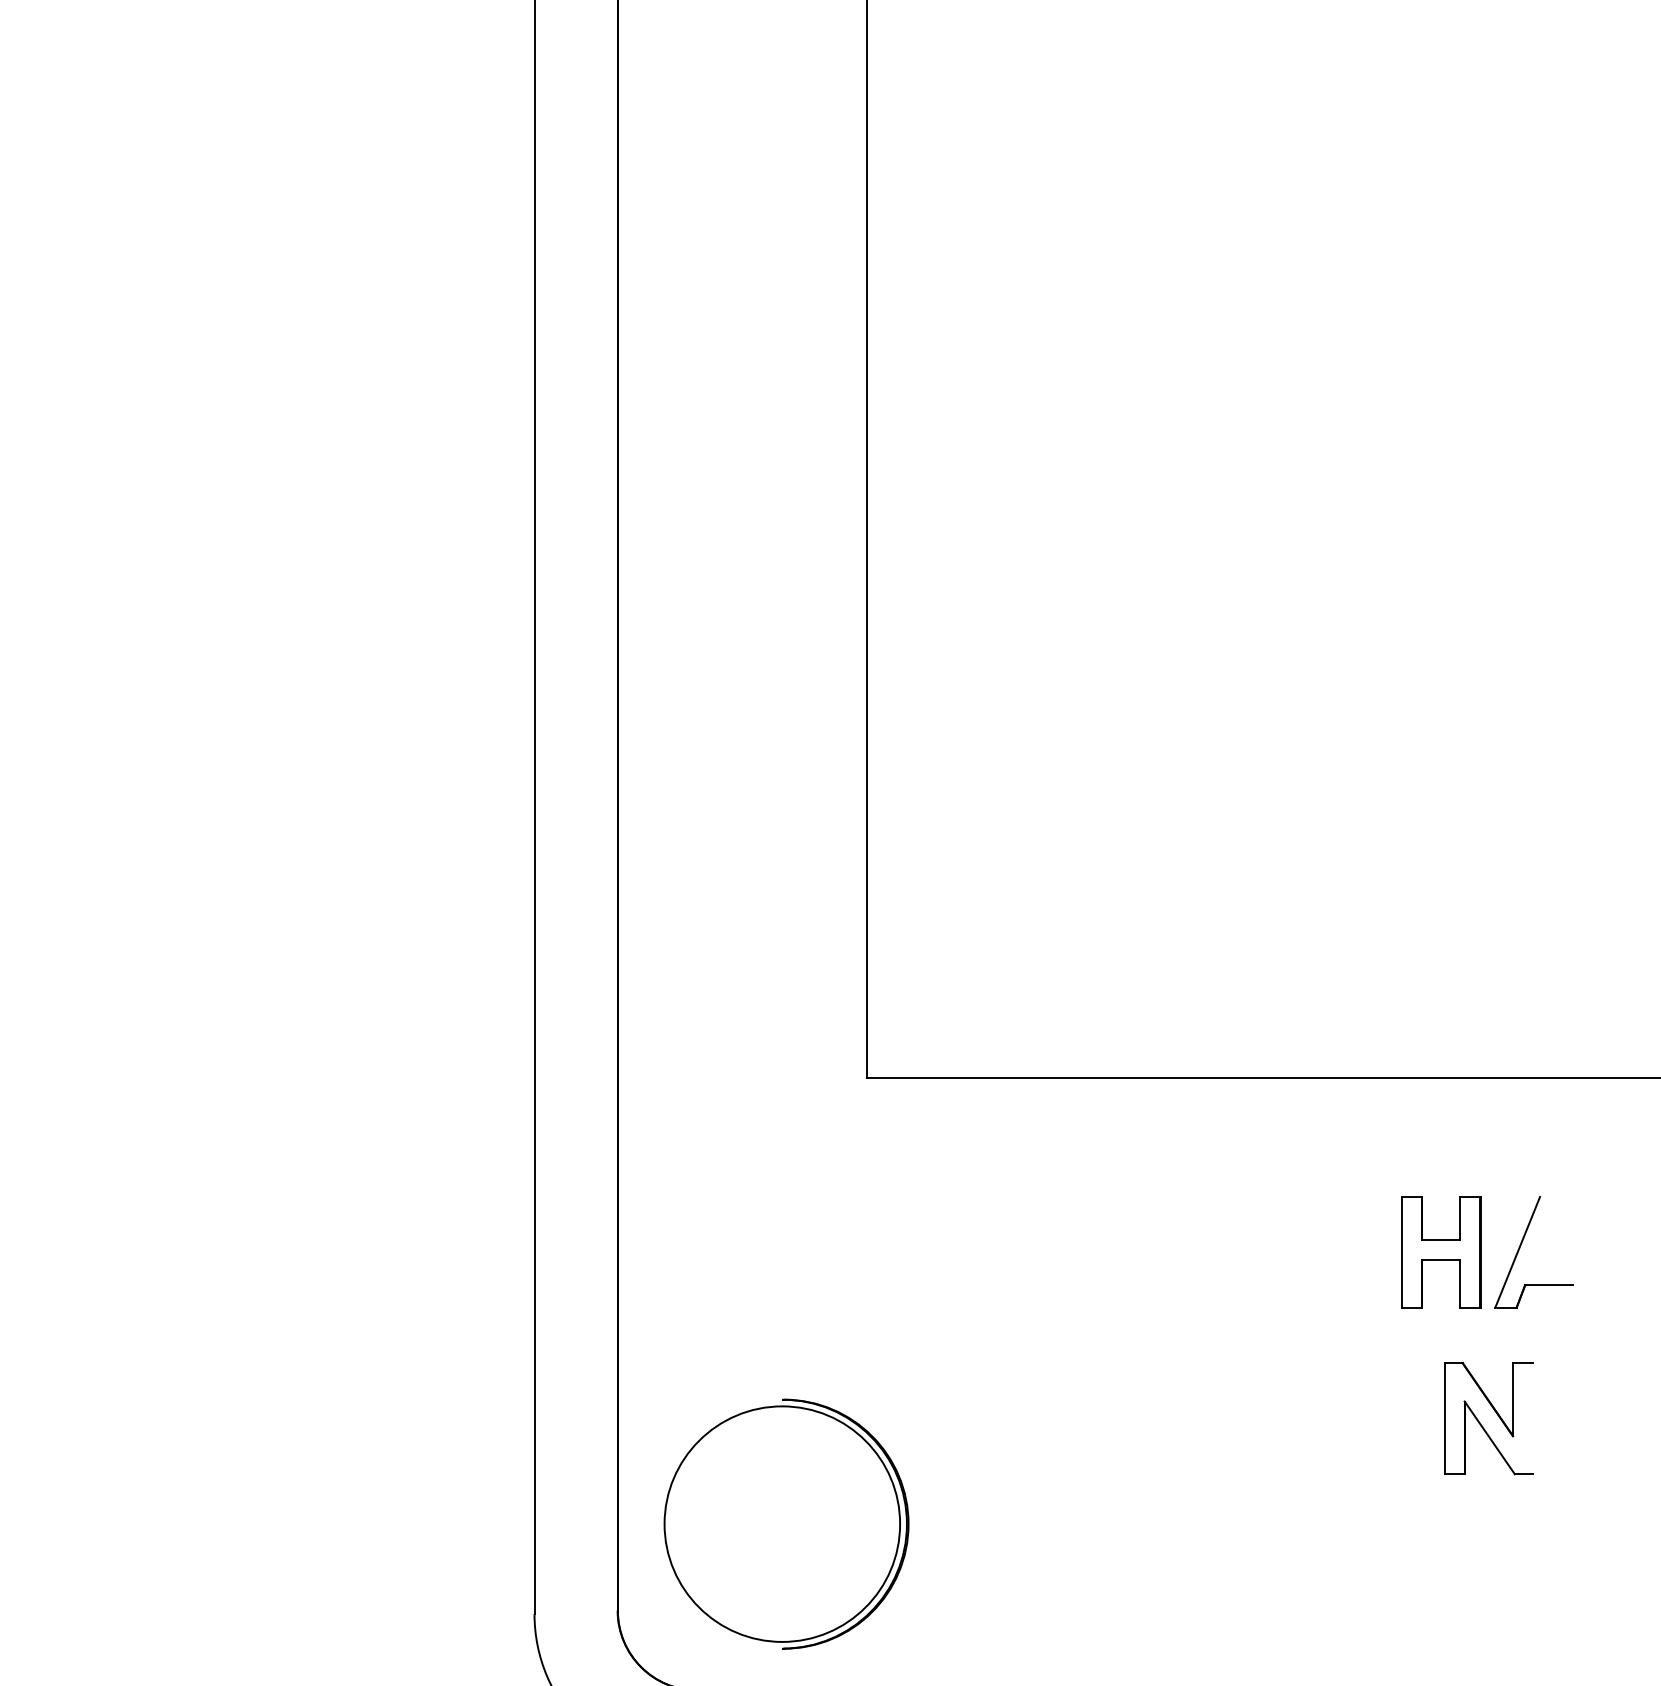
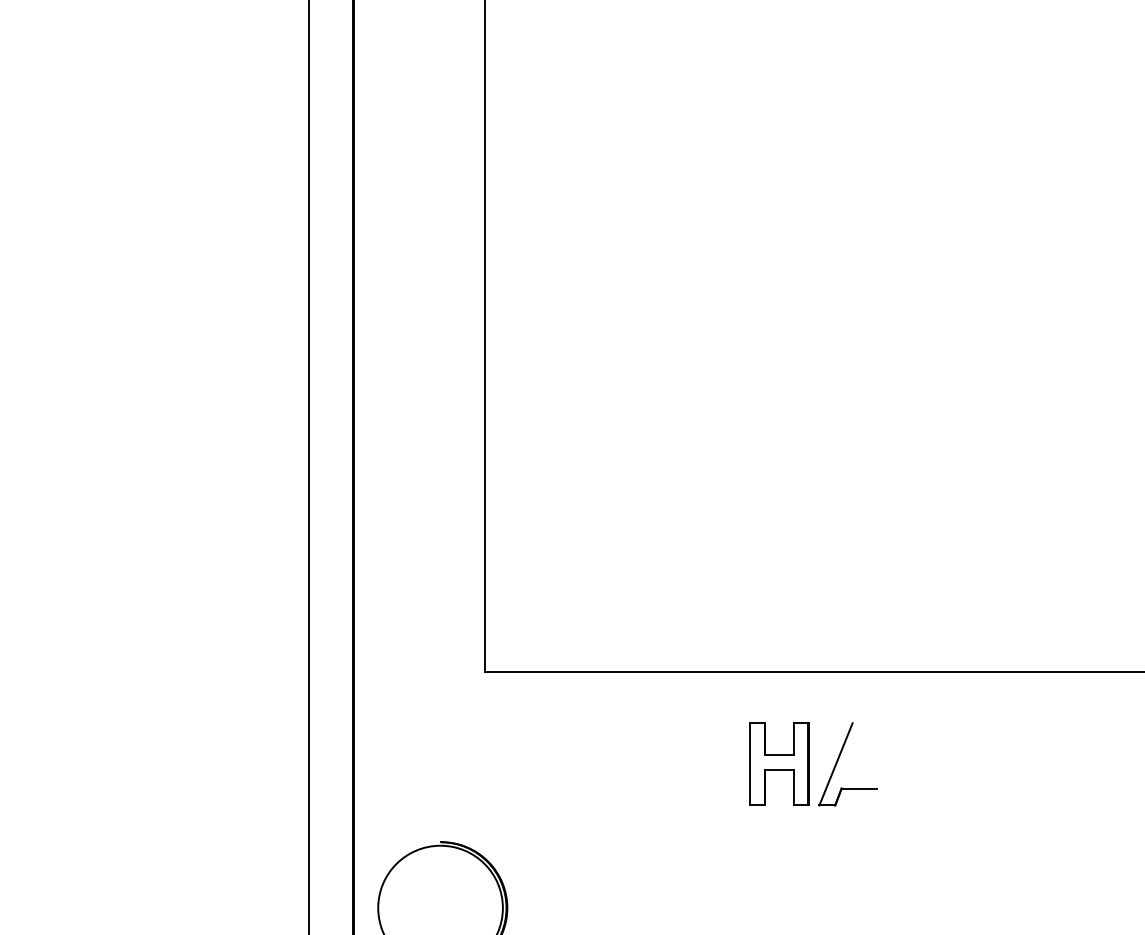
part: (1486, 1251) -> (813, 763), size x1.4
part: (1488, 1417) -> (814, 851), removed

